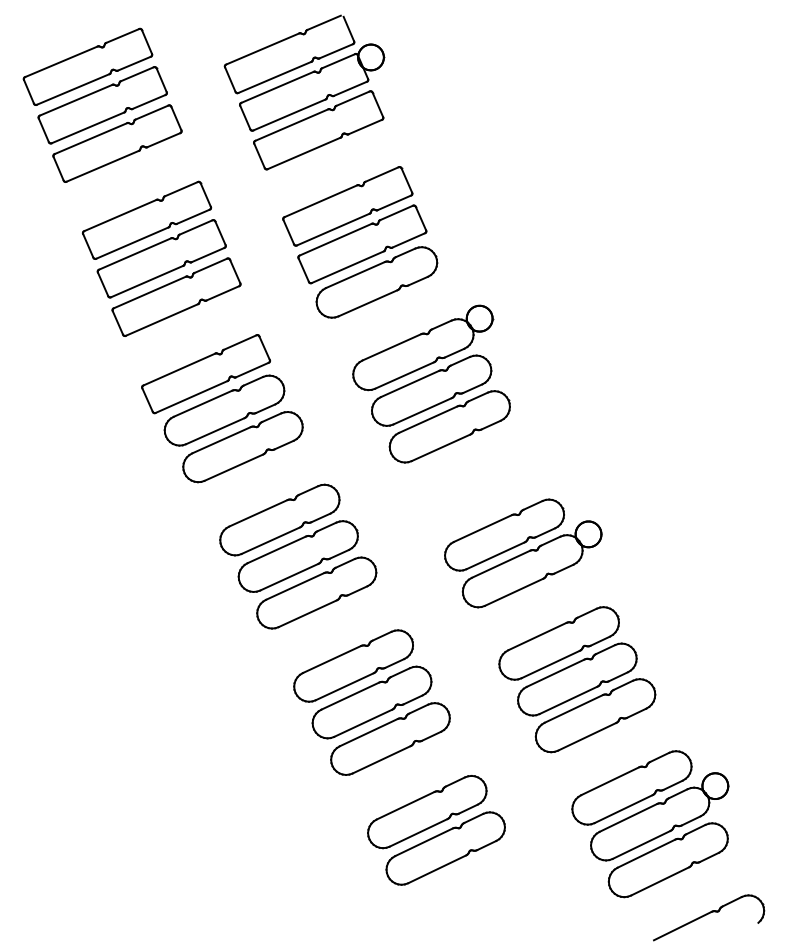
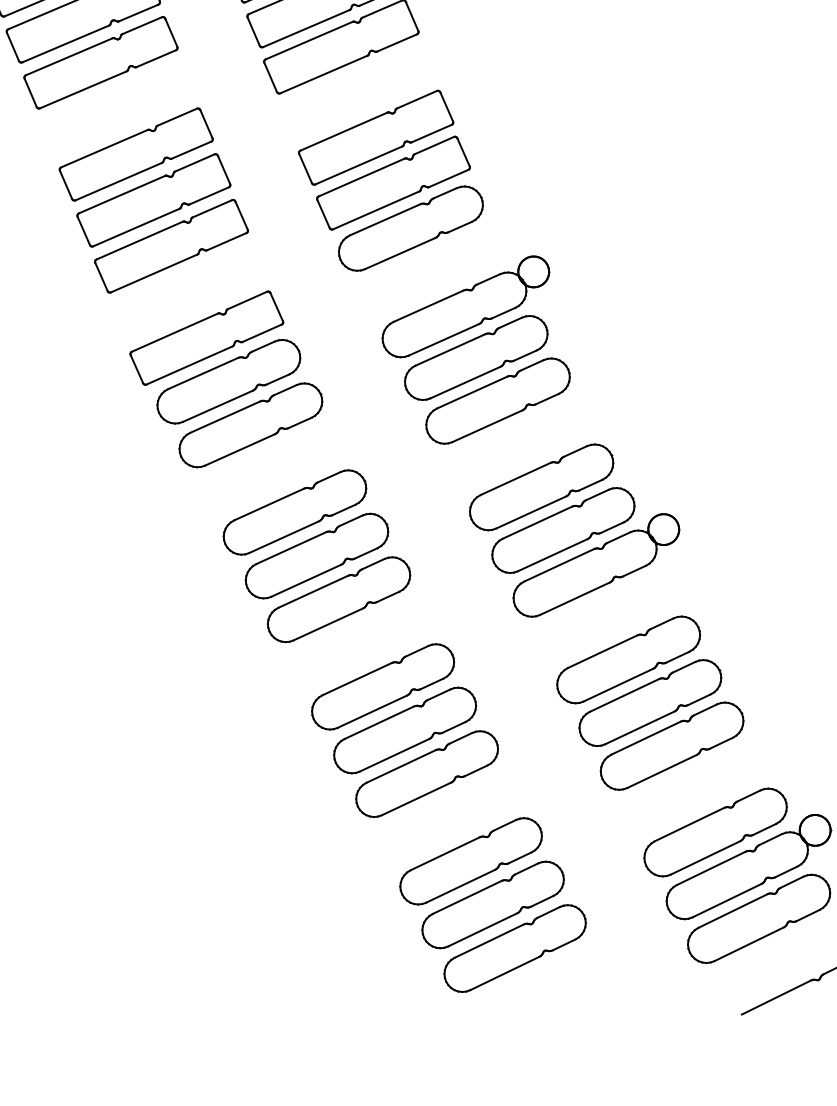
part: (486, 498) -> (541, 486), added
part: (464, 884) -> (515, 947), added

